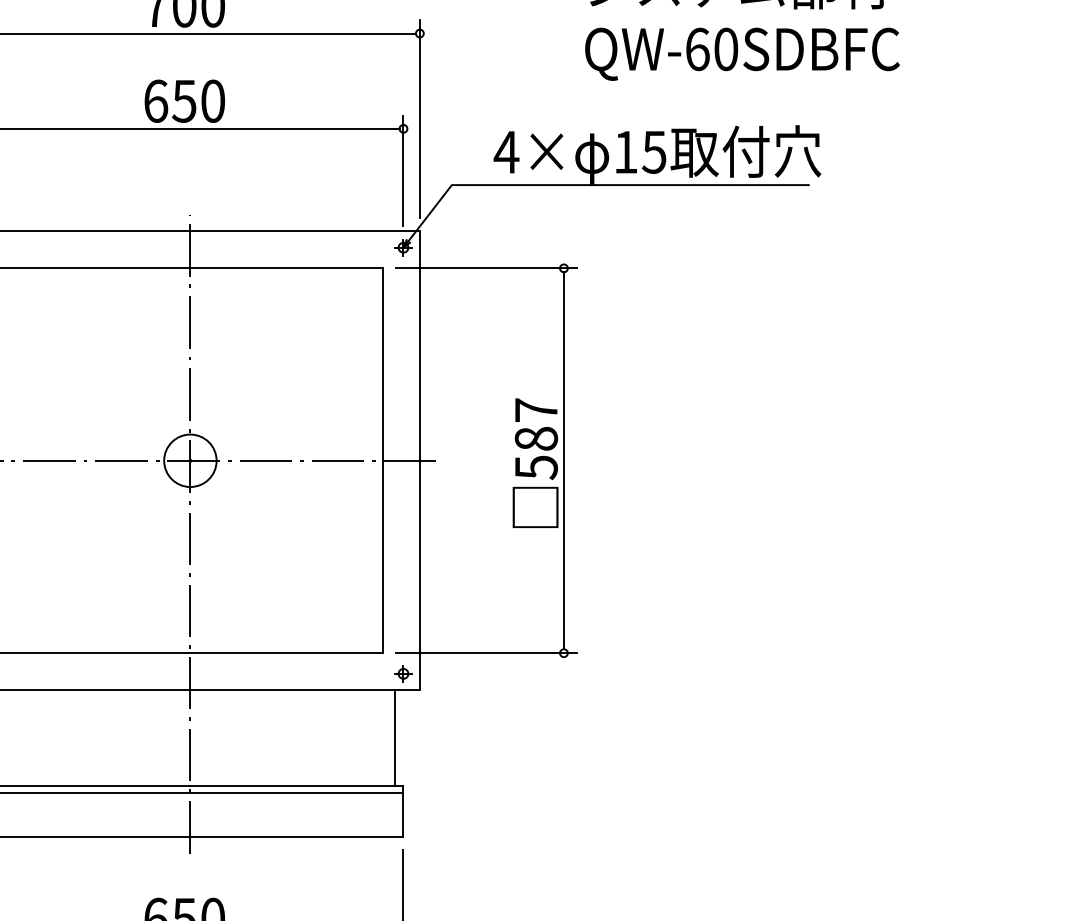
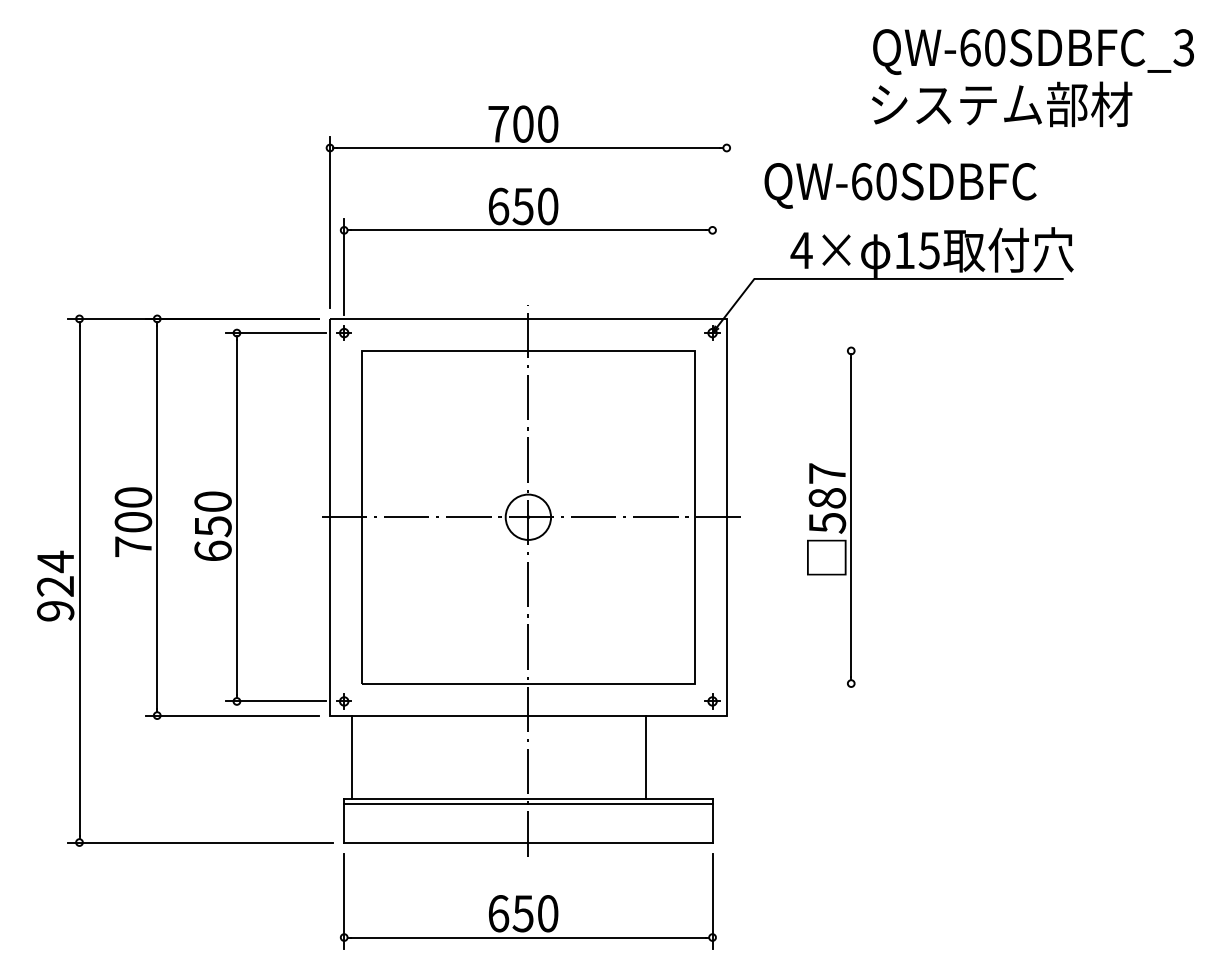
text: (742, 53) -> (900, 185), moved
line: (419, 118) -> (726, 221), removed
line: (403, 170) -> (712, 266), removed
line: (486, 267) -> (784, 350), removed
line: (486, 653) -> (784, 683), removed
line: (394, 737) -> (645, 756), moved

